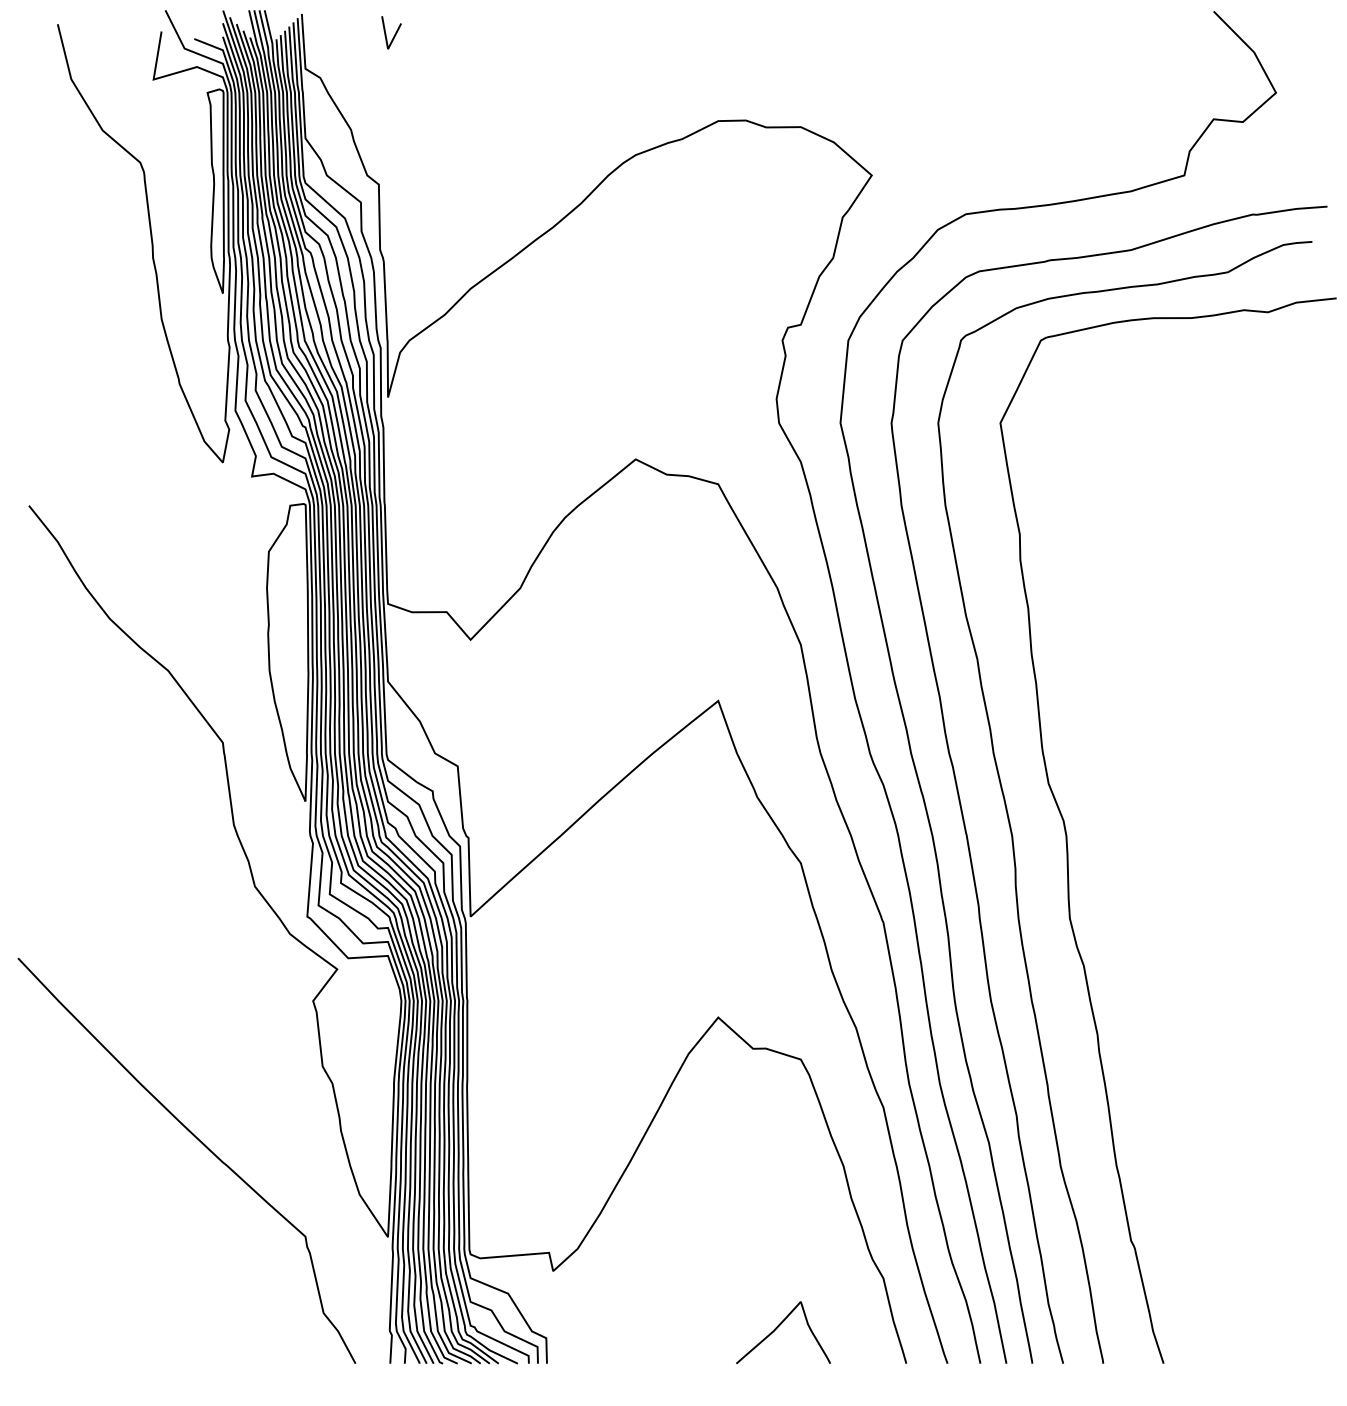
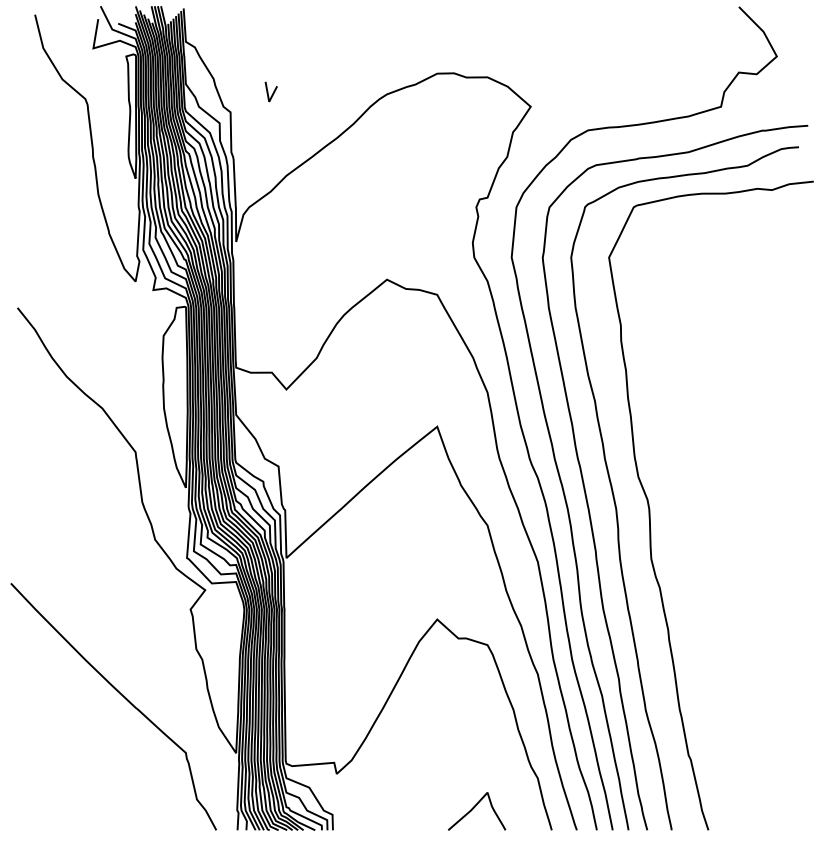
line: (386, 32) -> (268, 91), moved

